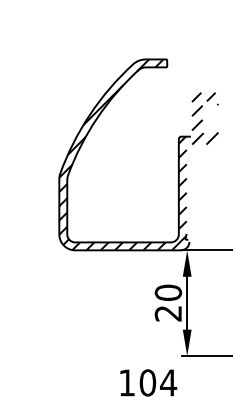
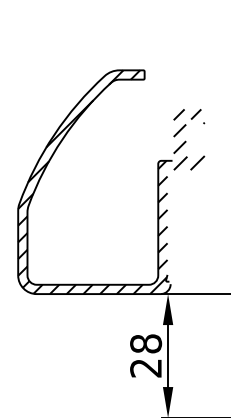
text: (168, 292) -> (146, 343), 20 -> 28

